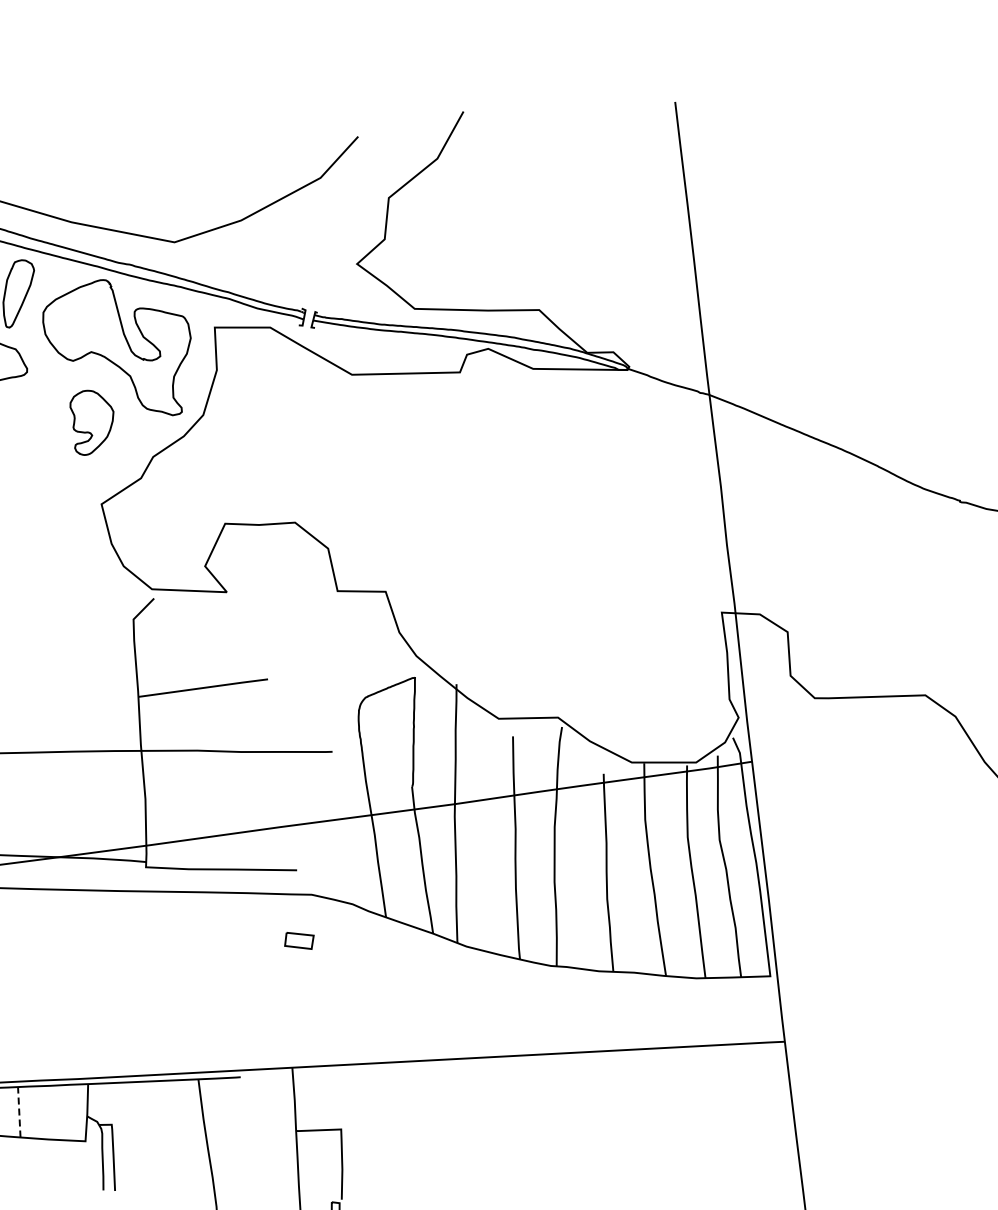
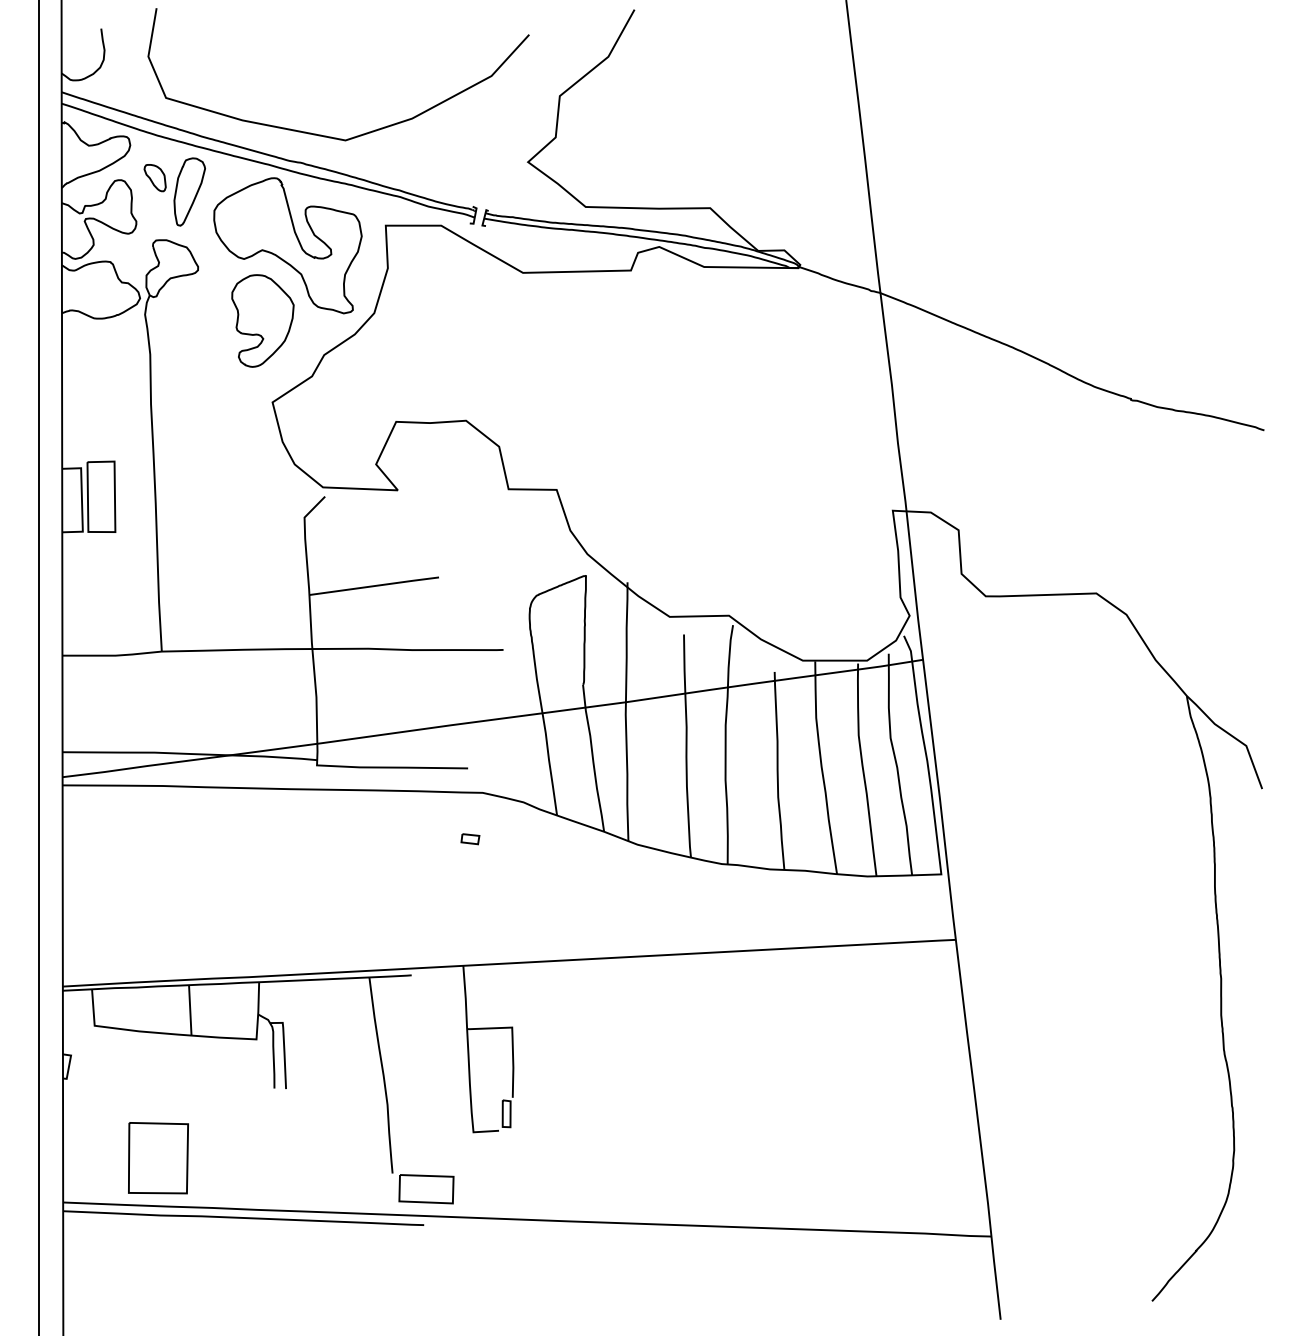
part: (91, 422) -> (262, 320), size x1.43
part: (299, 941) -> (470, 839), size x0.62
line: (19, 1111) -> (190, 1009), dashed -> solid

